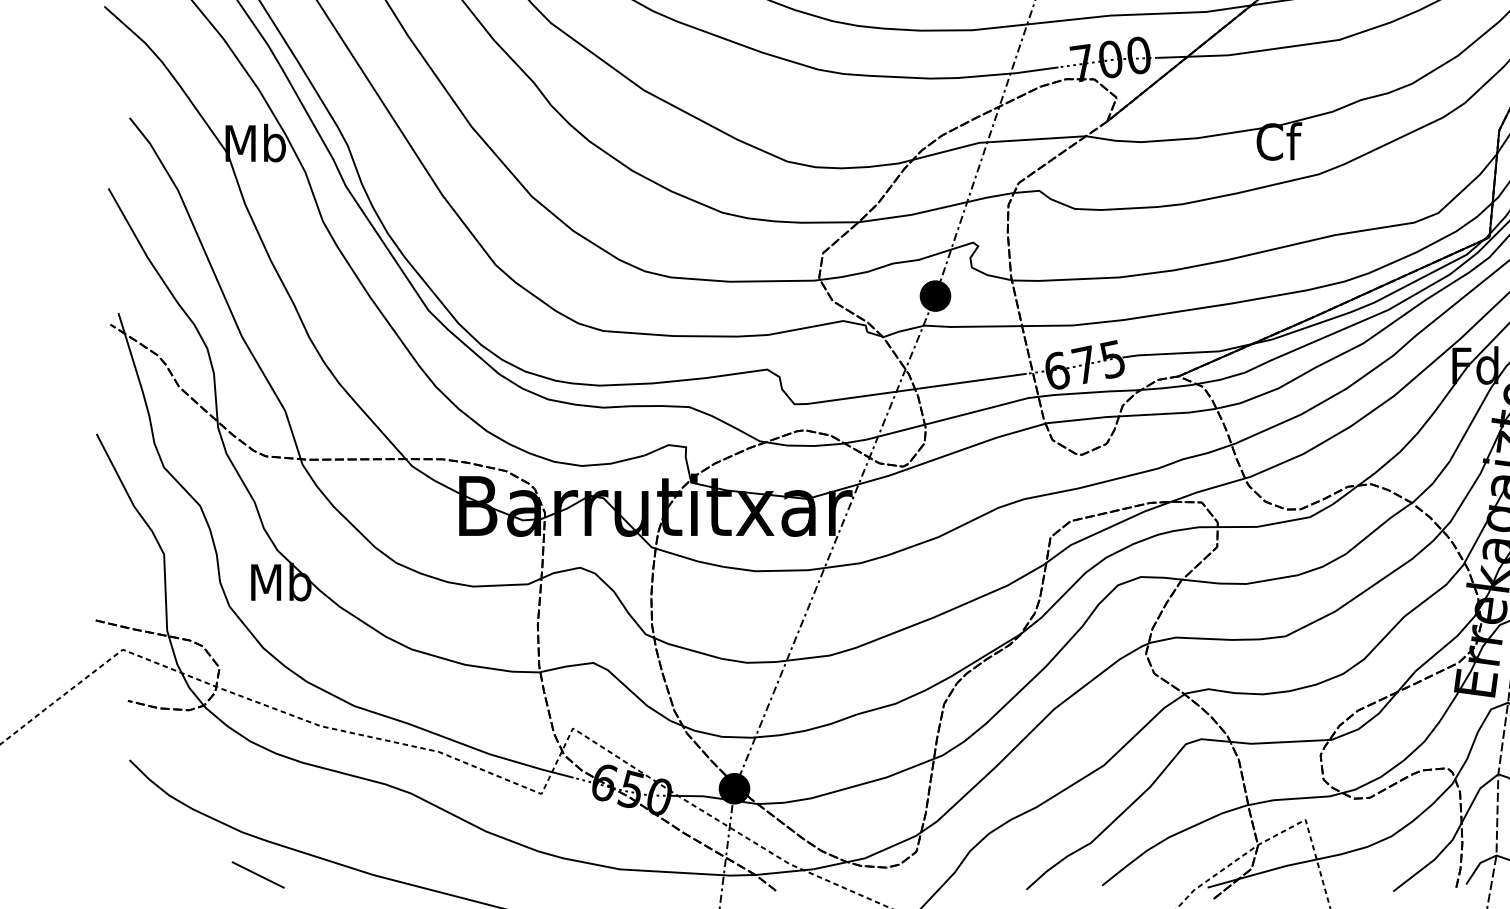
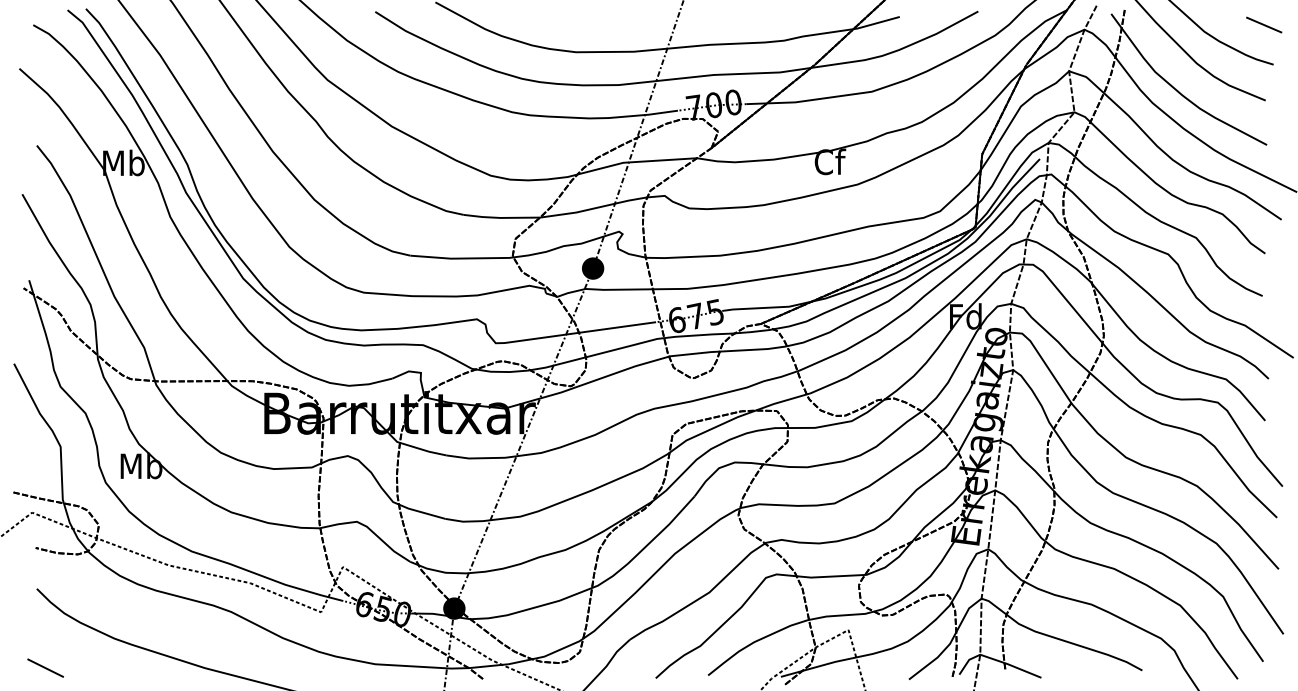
line: (258, 874) -> (45, 667), moved

